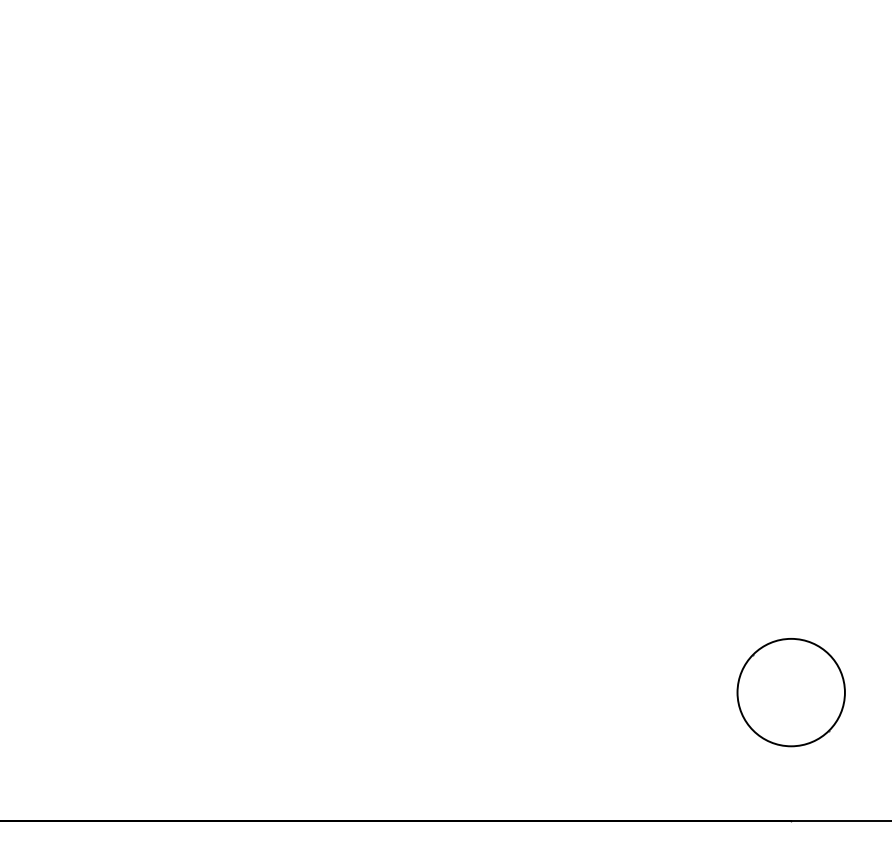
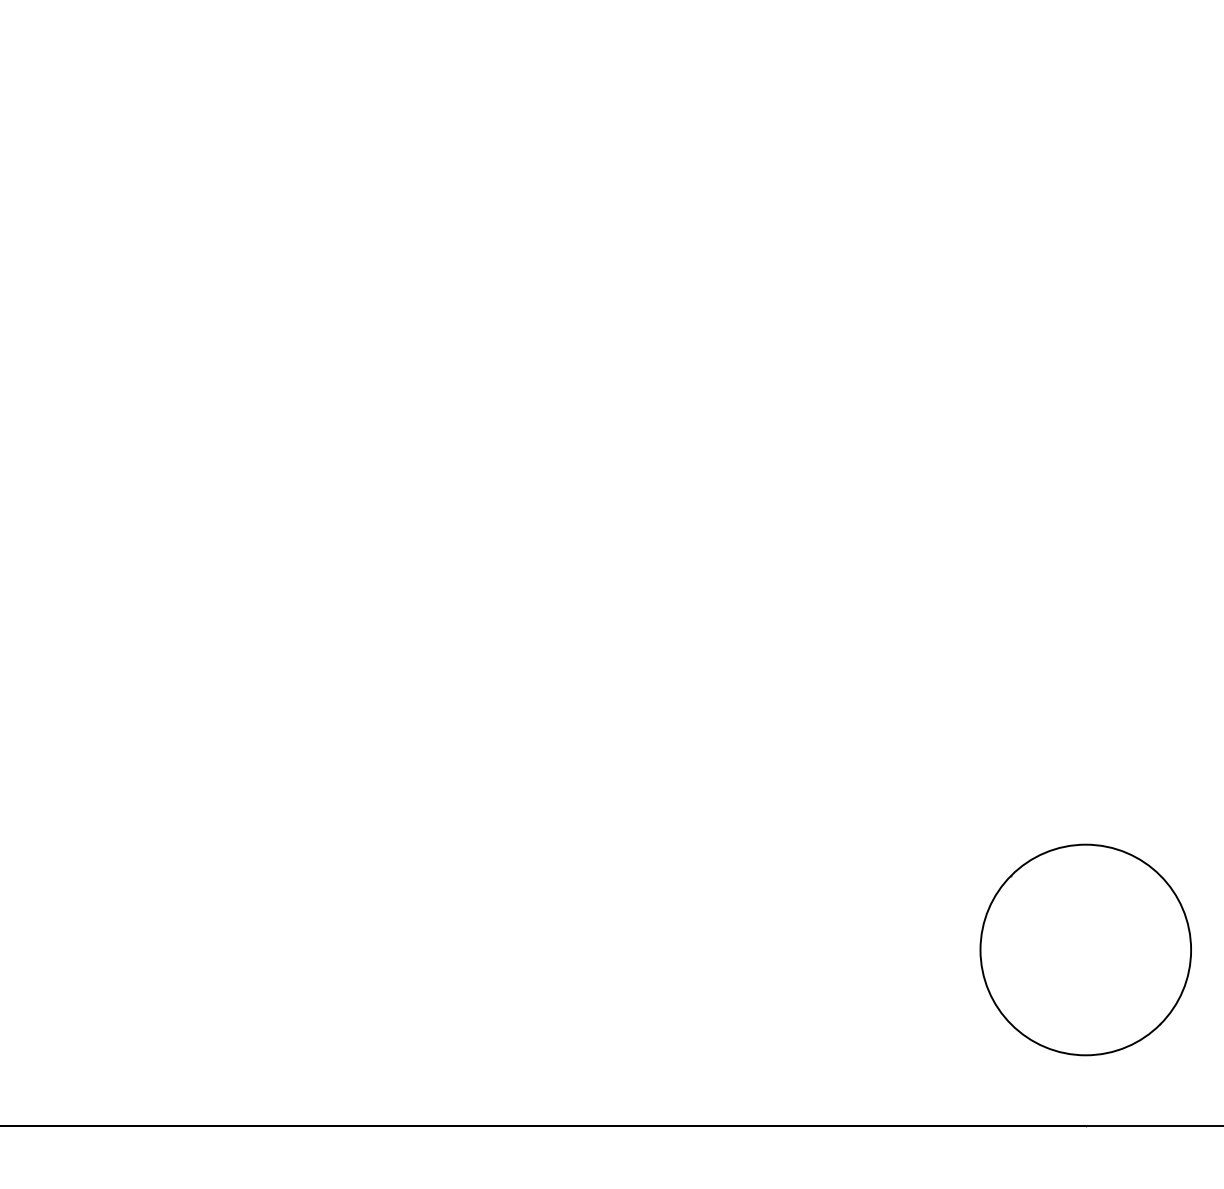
part: (791, 692) -> (1085, 949), size x1.43

